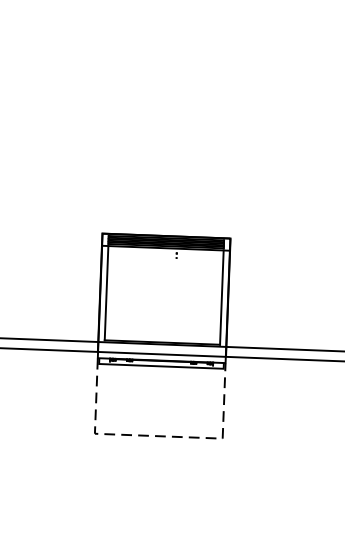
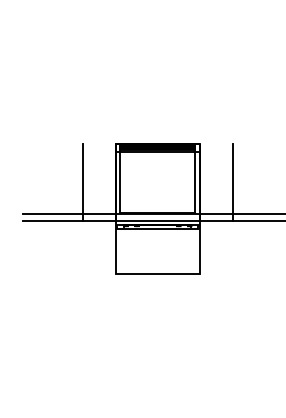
line: (48, 289) -> (82, 181), added
line: (278, 298) -> (232, 181), added
line: (158, 436) -> (157, 274), dashed -> solid

